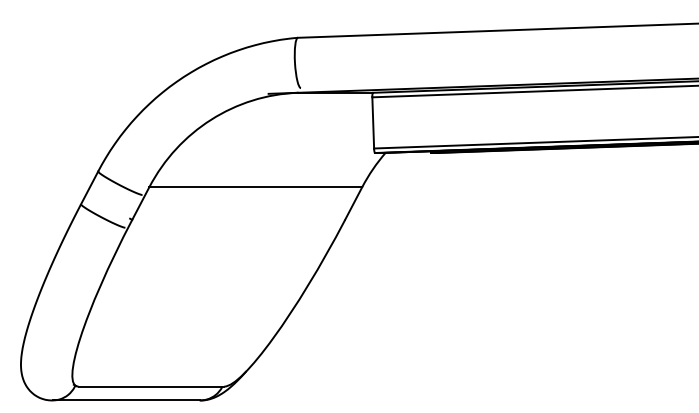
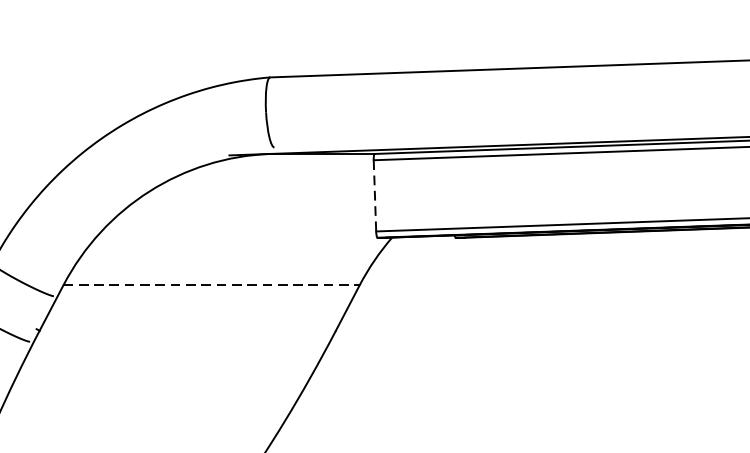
line: (373, 122) -> (375, 195), solid -> dashed
line: (256, 187) -> (212, 285), solid -> dashed

